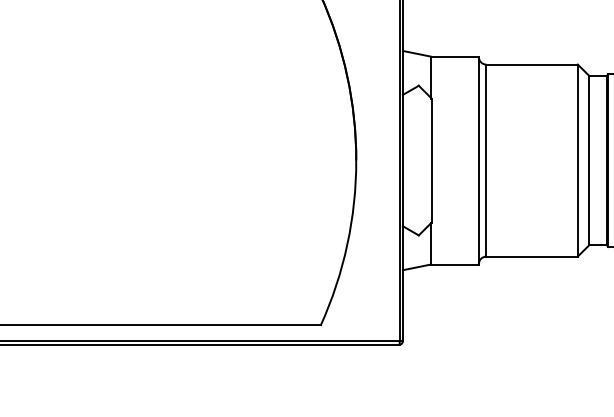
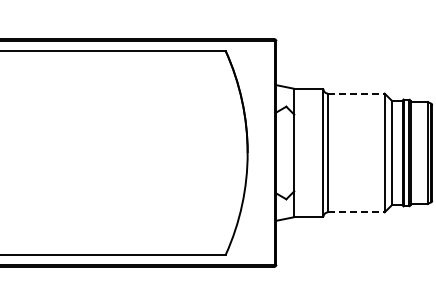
line: (532, 64) -> (356, 93), solid -> dashed
line: (532, 256) -> (356, 212), solid -> dashed

